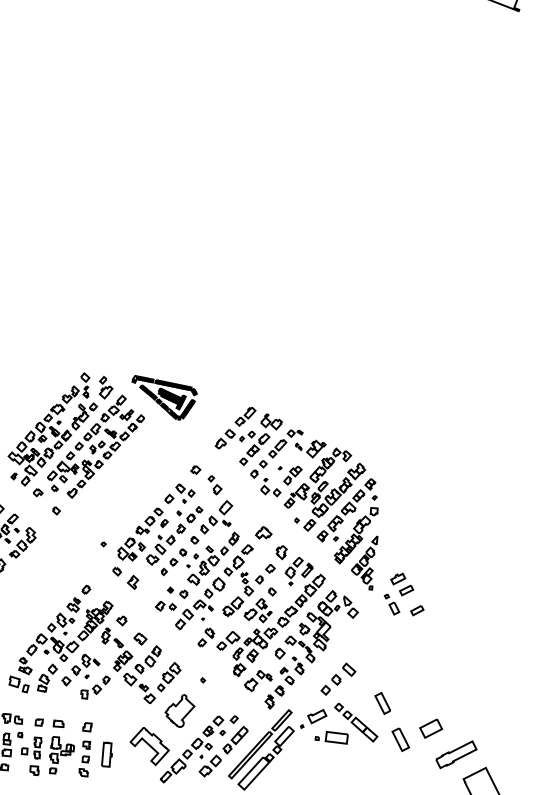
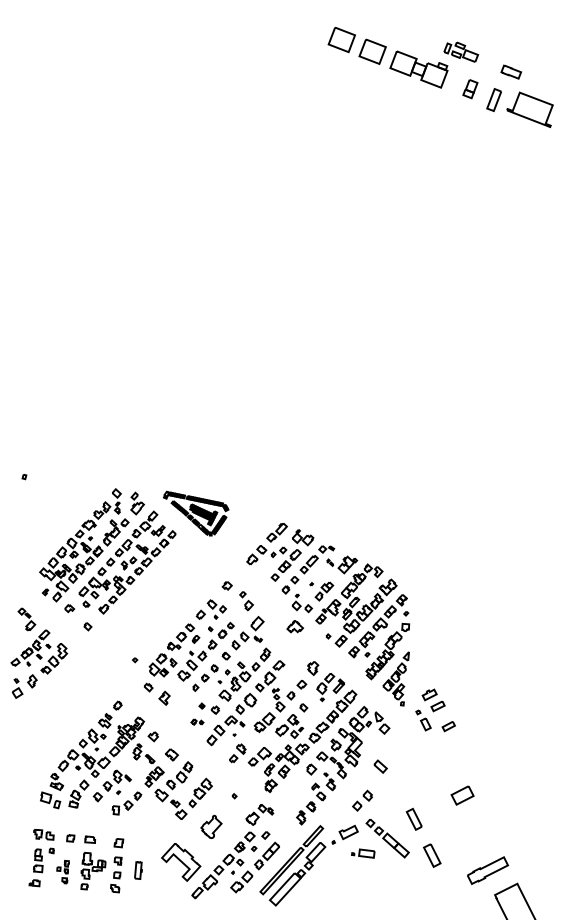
part: (263, 532) -> (294, 626), moved
part: (166, 605) -> (197, 721), size x0.6
part: (349, 669) -> (380, 766), moved
part: (258, 680) -> (259, 814), moved
part: (180, 710) -> (211, 826), size x0.7
part: (431, 728) -> (462, 795), moved
part: (332, 737) -> (363, 853), size x0.7
part: (107, 754) -> (138, 870), size x0.7
part: (31, 755) -> (62, 871), size x0.6

